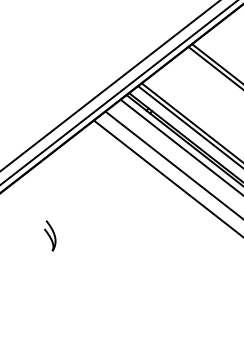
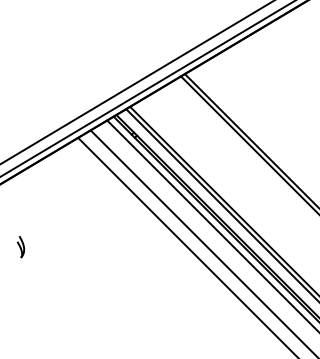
part: (49, 235) -> (20, 246), size x0.7

